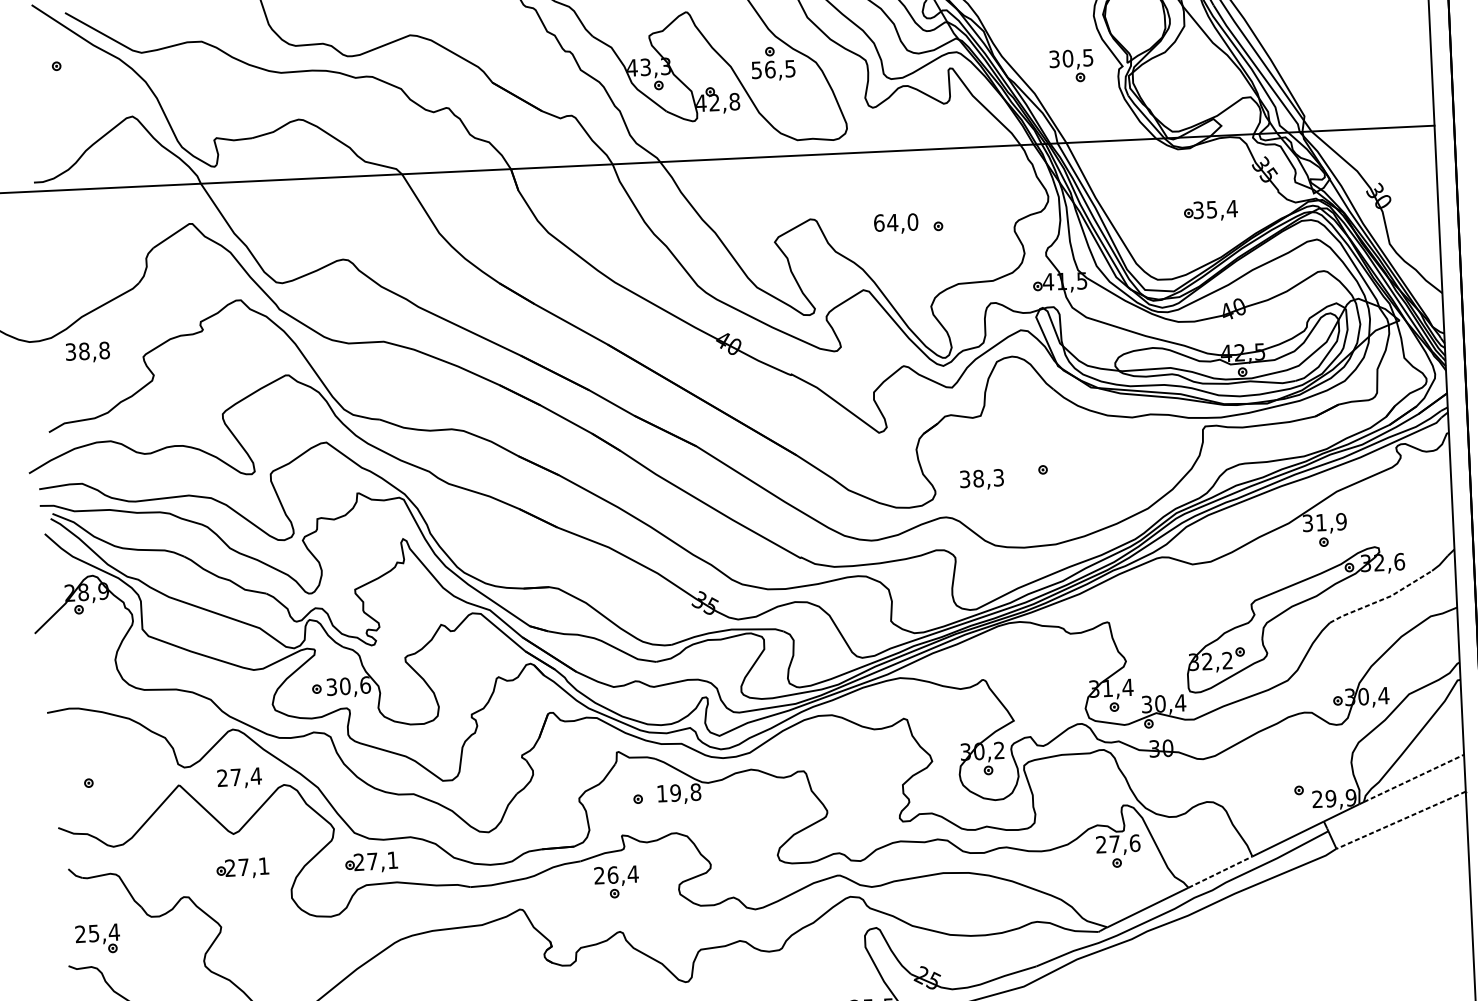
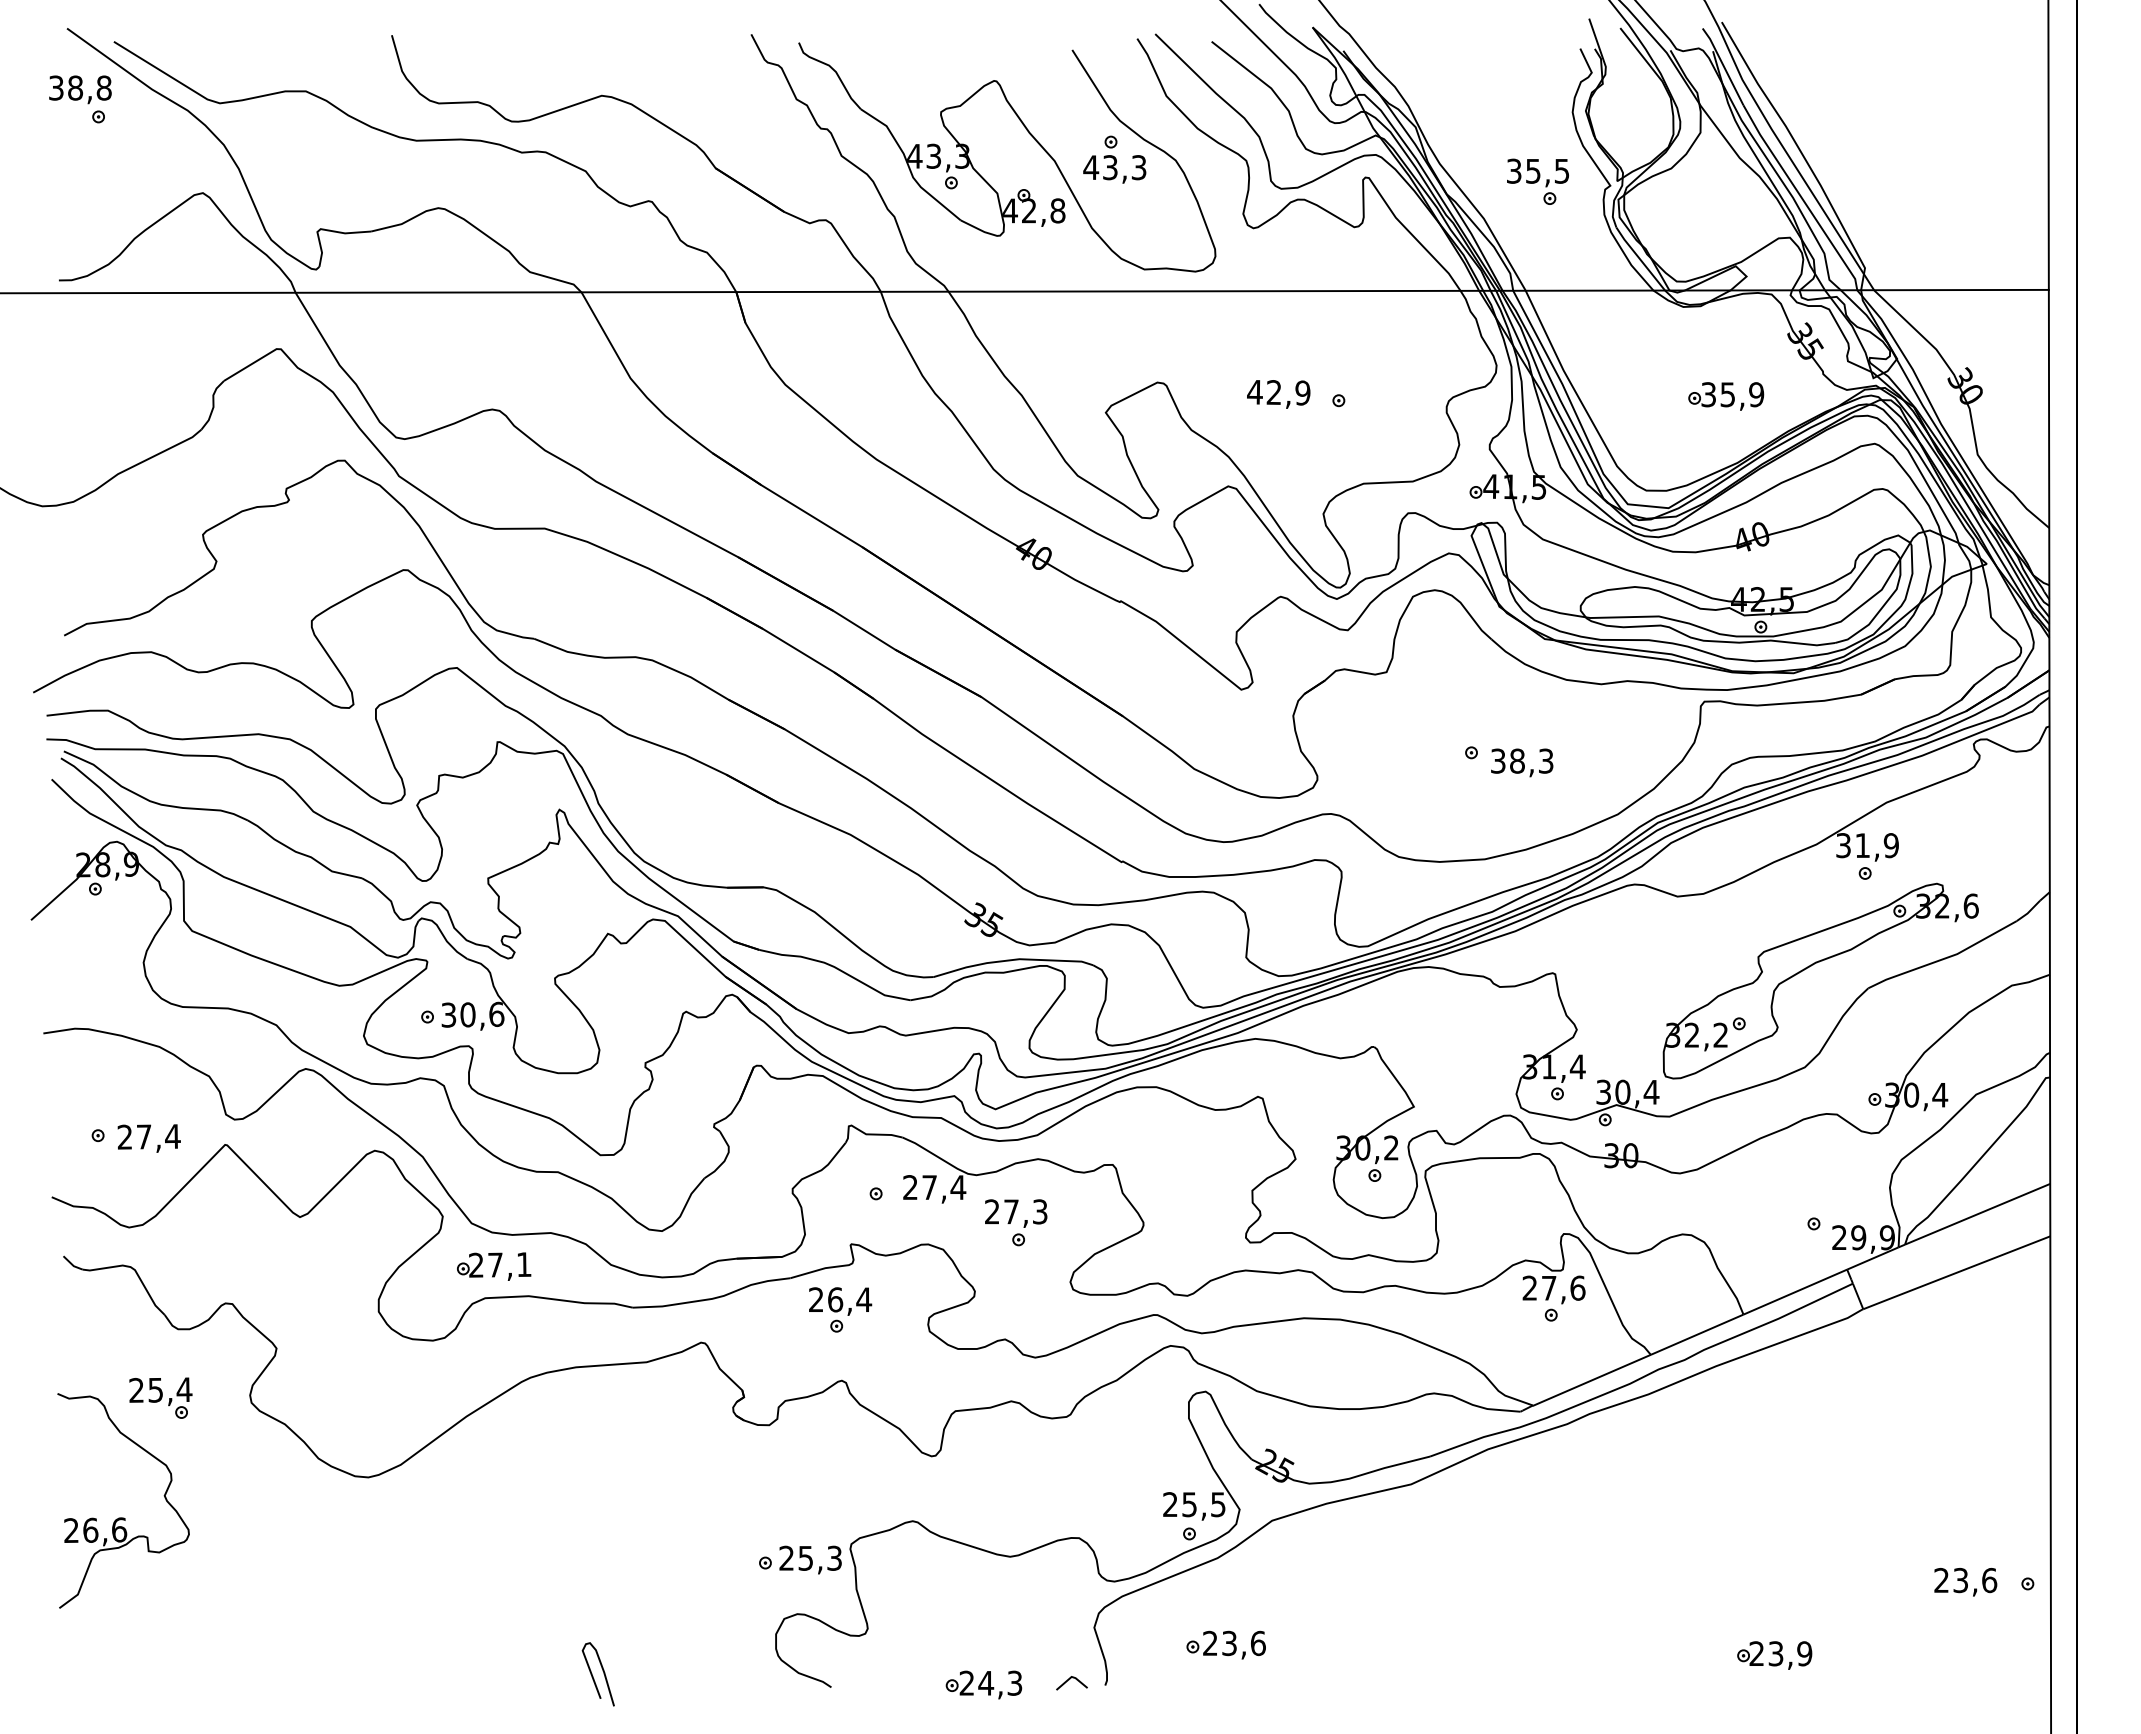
text: (1067, 58) -> (1532, 170), 30,5 -> 35,5
text: (773, 69) -> (1114, 167), 56,5 -> 43,3
text: (1232, 208) -> (1756, 394), 35,4 -> 35,9
text: (895, 222) -> (1278, 392), 64,0 -> 42,9
text: (87, 352) -> (80, 89), moved
text: (982, 479) -> (1522, 762), moved
line: (1382, 599) -> (1944, 958), dashed -> solid
text: (239, 778) -> (148, 1138), moved
line: (1413, 778) -> (1977, 1214), dashed -> solid
text: (679, 792) -> (934, 1187), 19,8 -> 27,4
part: (737, 814) -> (1016, 1222), added
line: (1400, 820) -> (1956, 1272), dashed -> solid
part: (243, 868) -> (311, 1266), removed
line: (1220, 871) -> (1697, 1334), dashed -> solid
part: (97, 938) -> (160, 1397), moved

